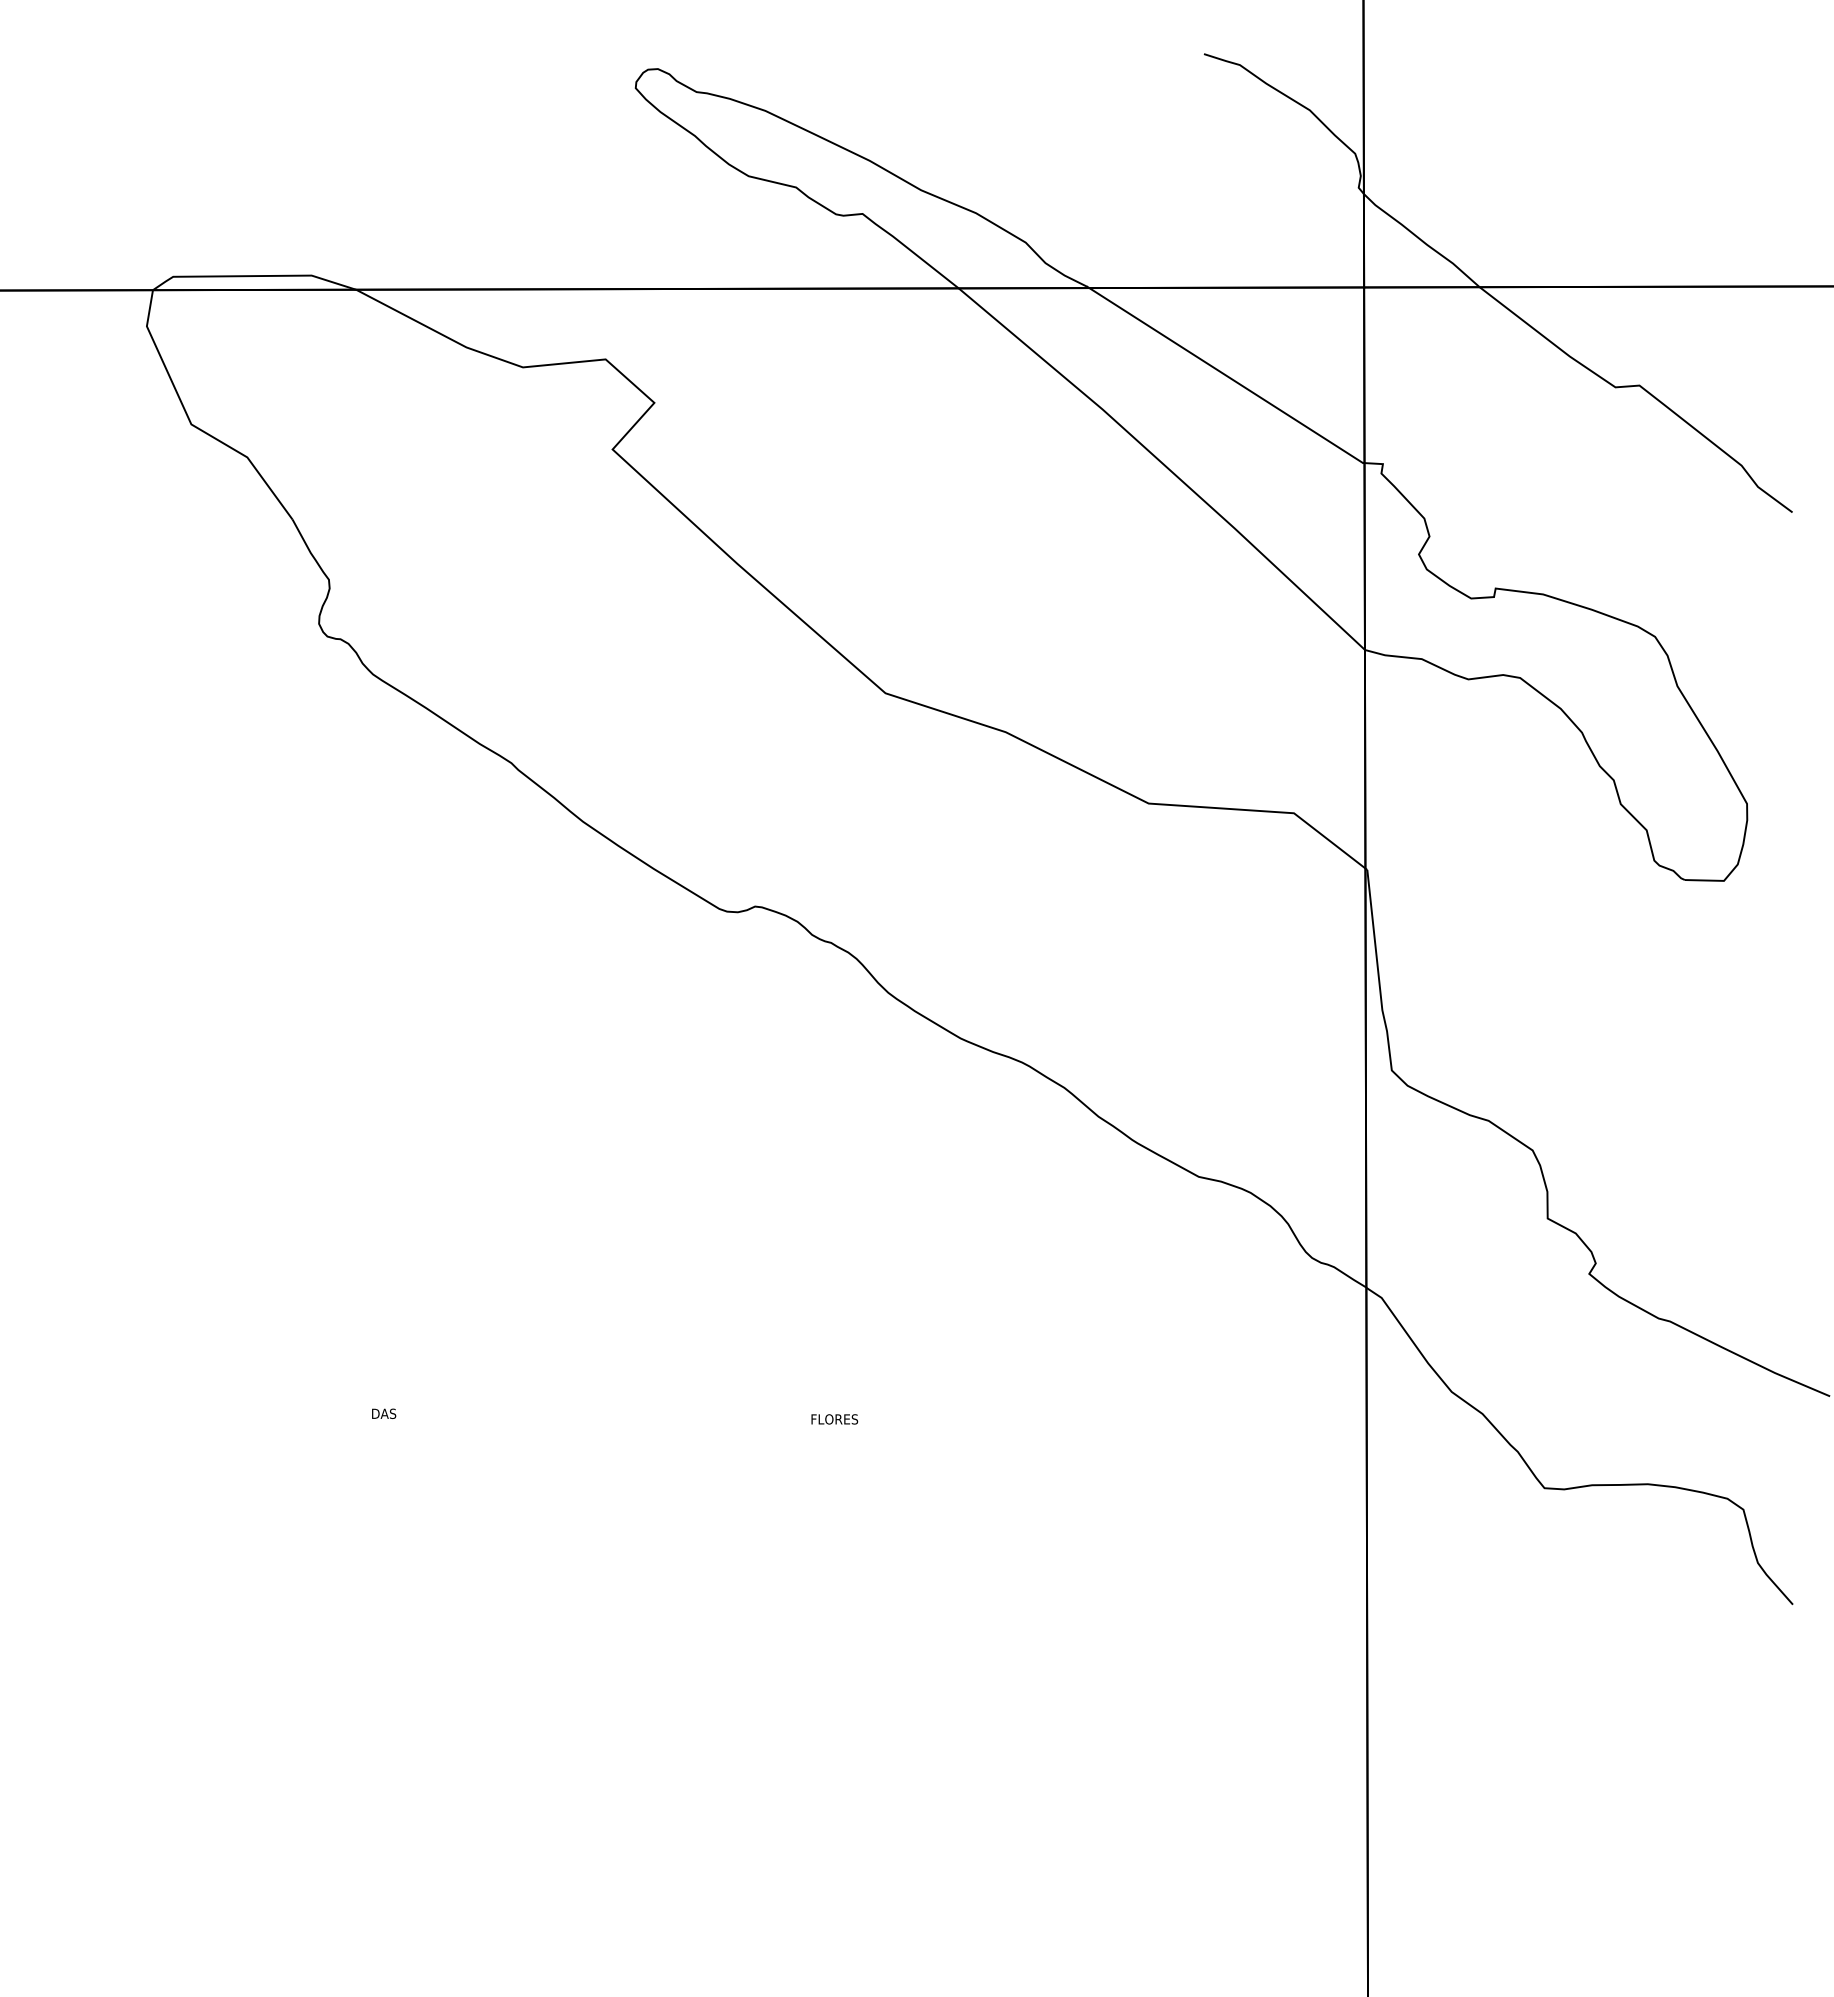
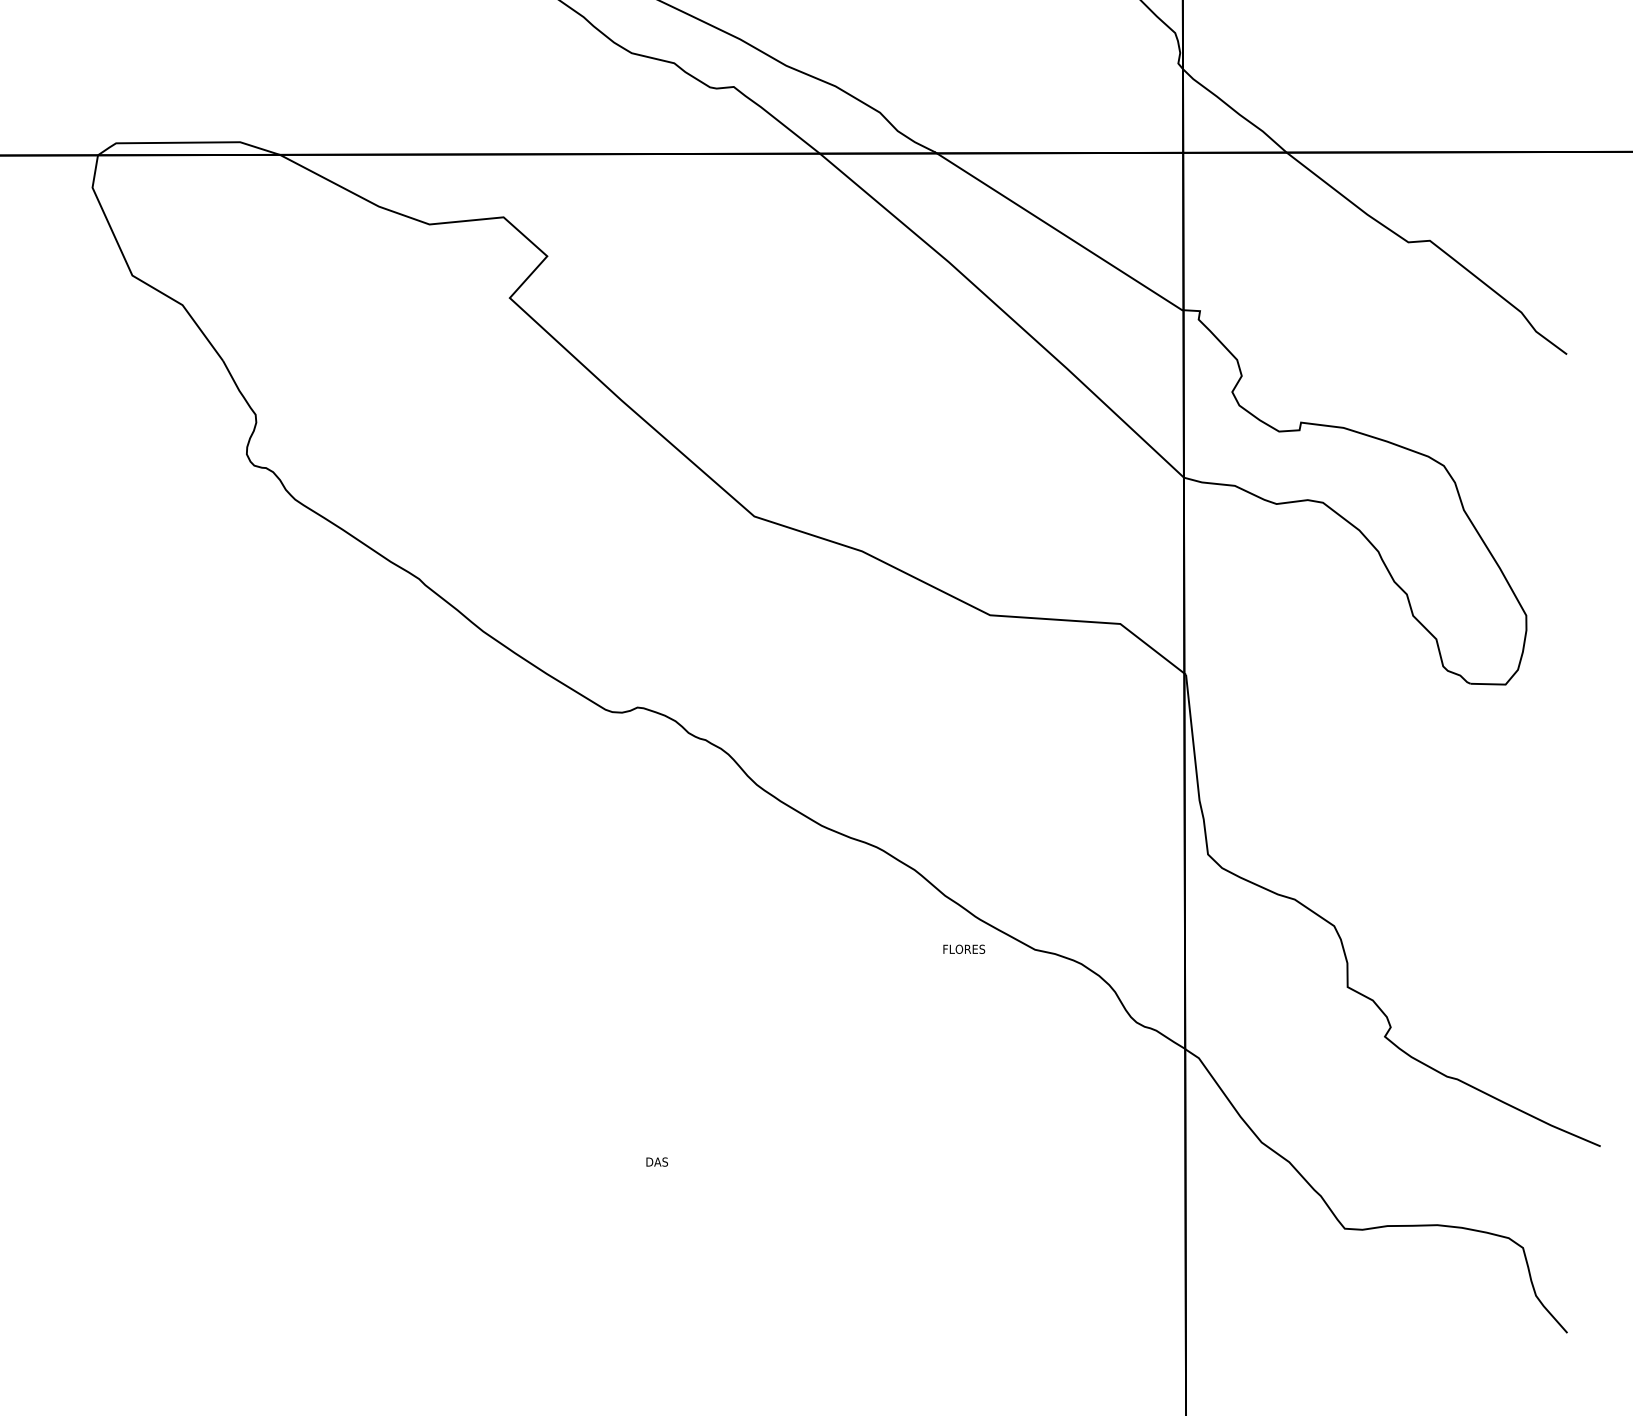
text: (384, 1413) -> (657, 1161), moved
text: (834, 1419) -> (964, 949), moved

